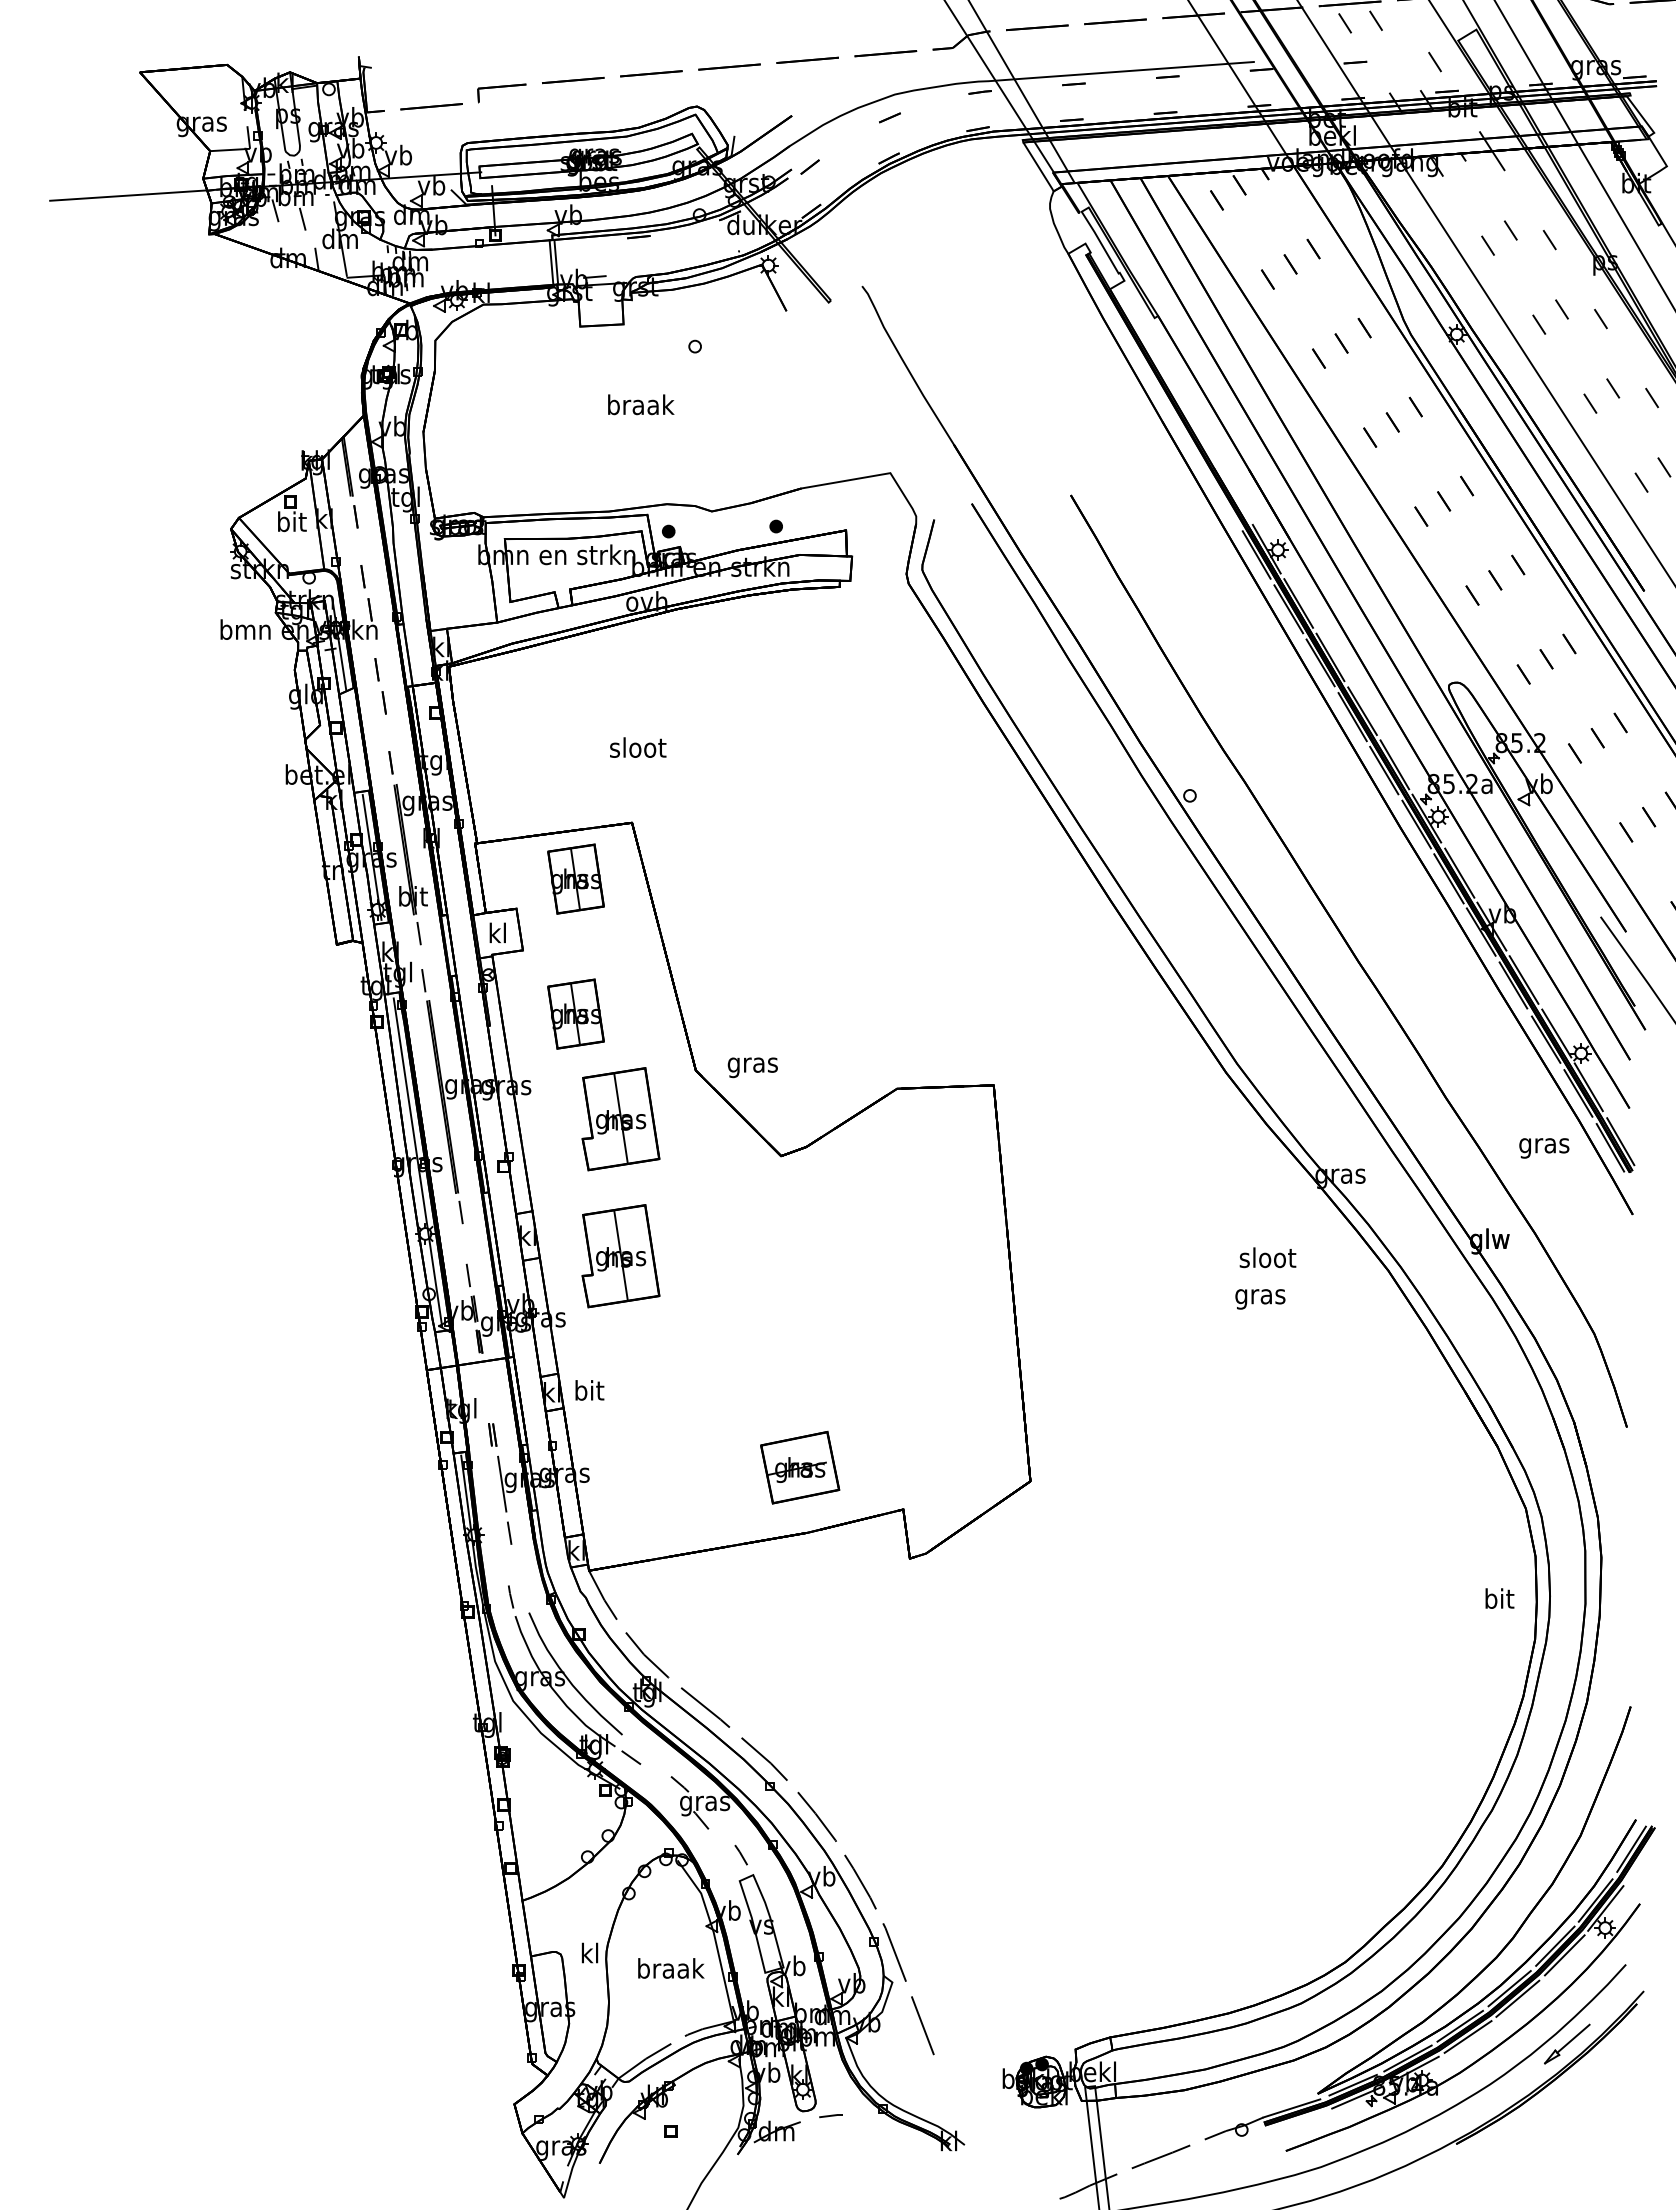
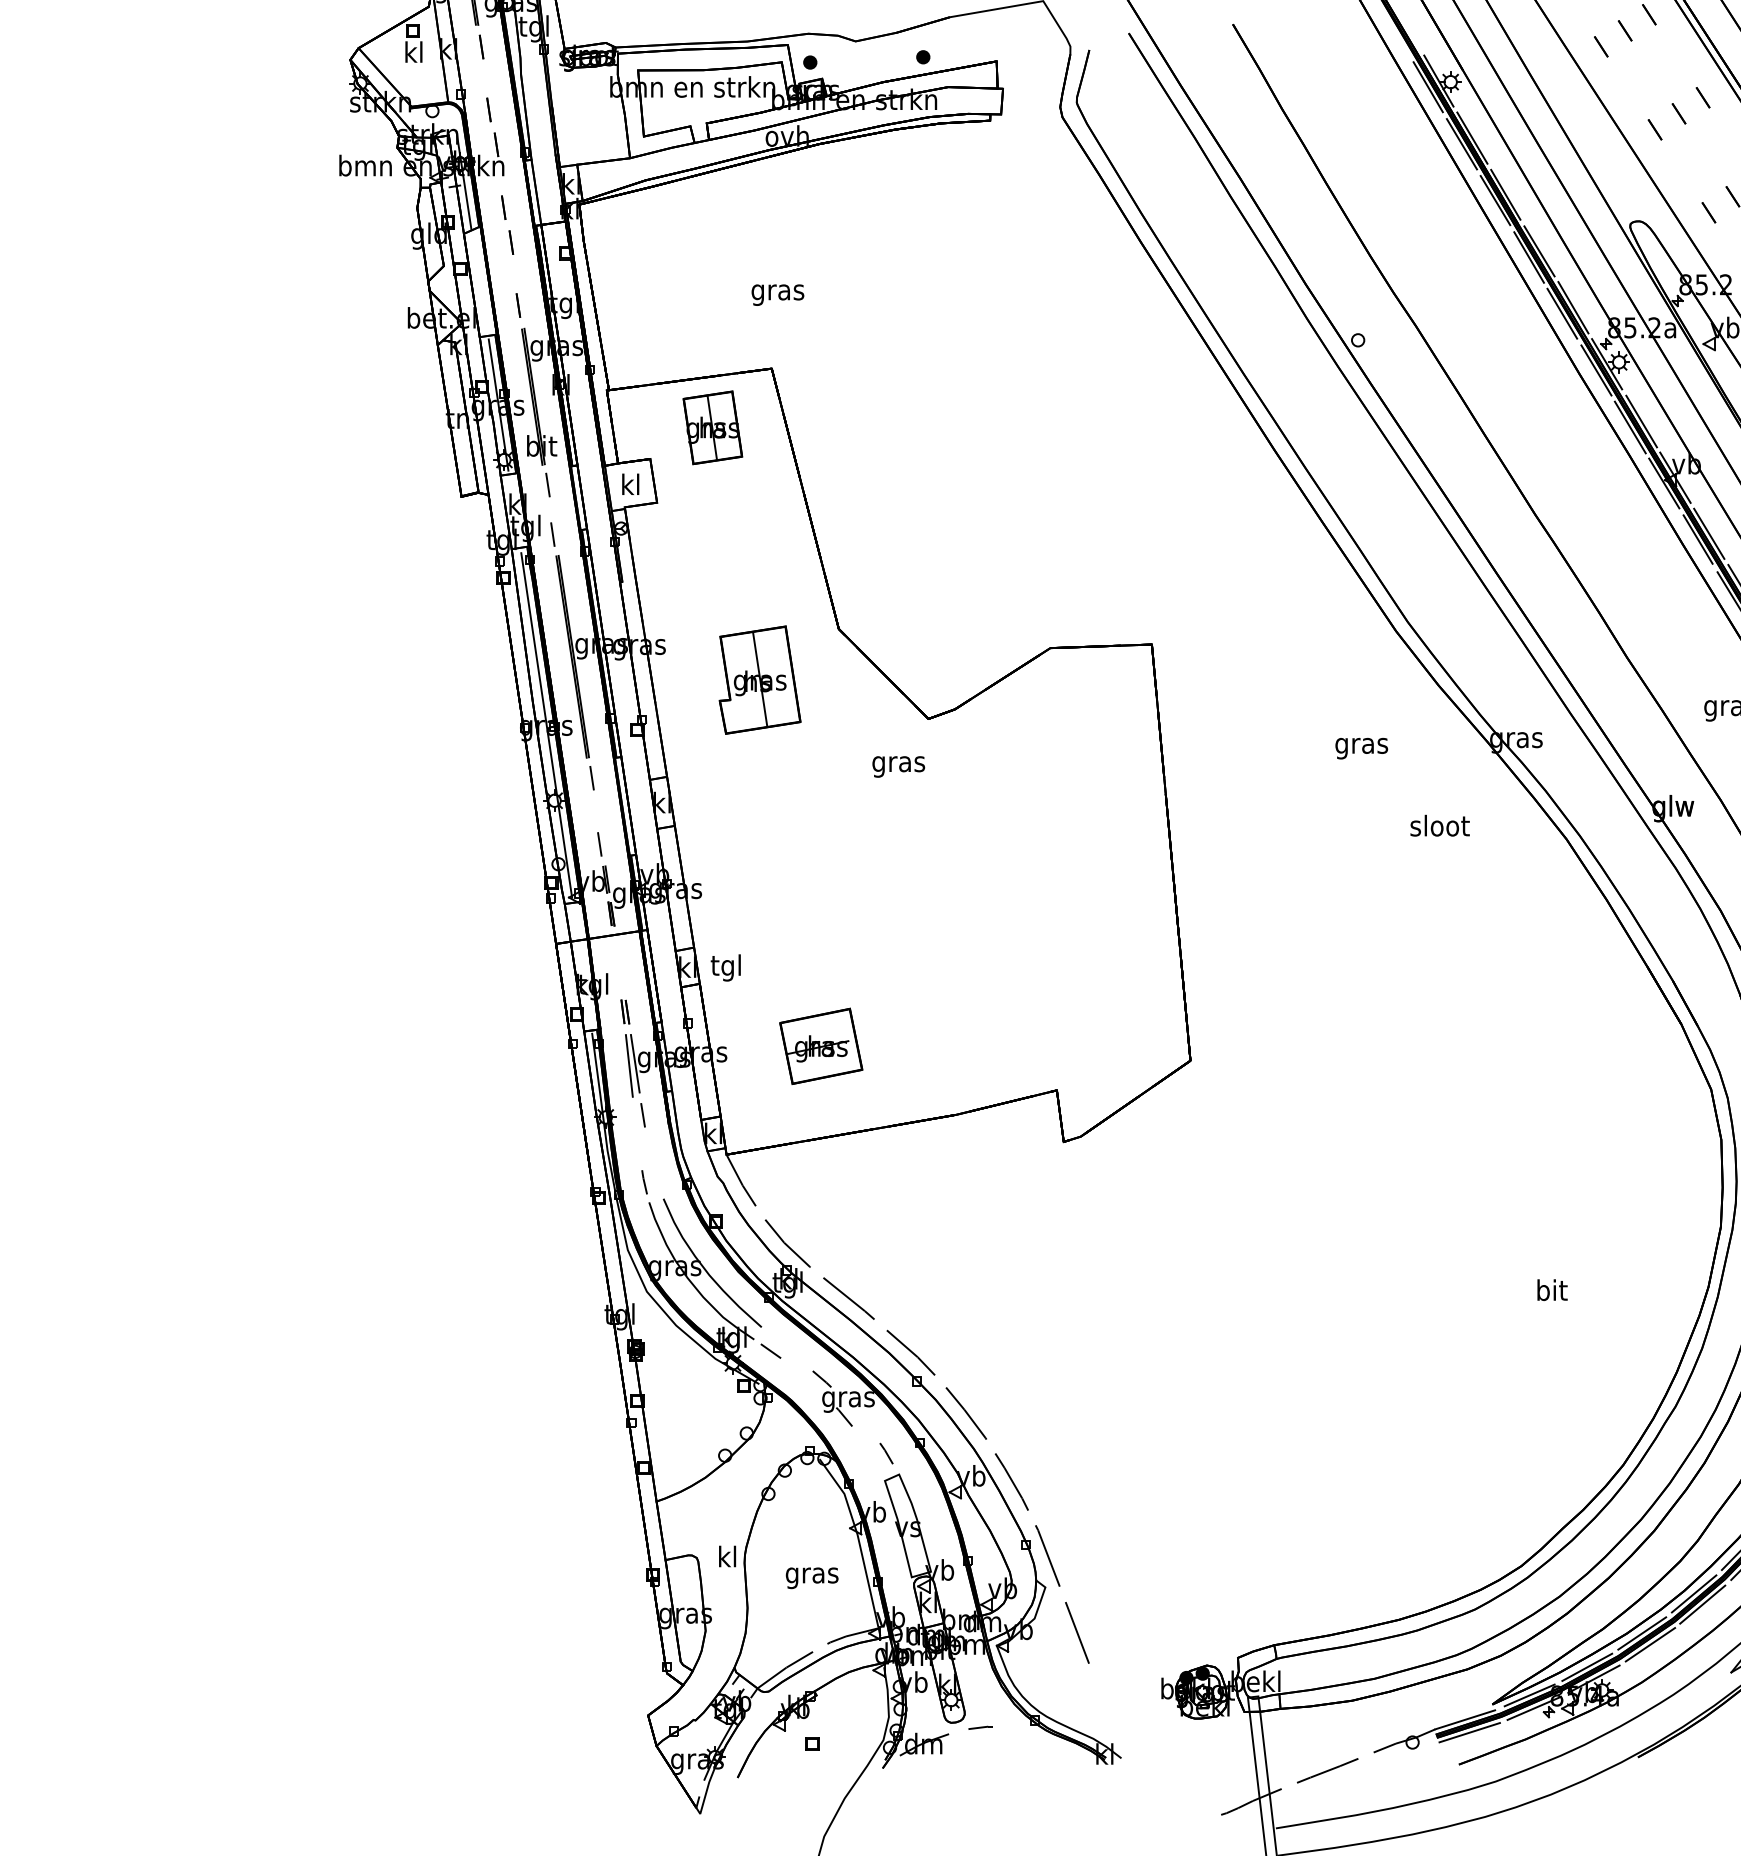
text: (292, 521) -> (414, 51), bit -> kl
text: (638, 750) -> (778, 292), sloot -> gras
part: (575, 1013) -> (712, 569), removed
text: (752, 1067) -> (898, 766), moved
part: (620, 1256) -> (759, 824), removed
text: (1260, 1299) -> (1361, 748), moved
text: (589, 1392) -> (727, 967), bit -> tgl
part: (800, 1467) -> (821, 1046), moved
line: (496, 1485) -> (629, 1065), added
text: (1499, 1598) -> (1552, 1290), moved
text: (671, 1970) -> (813, 1574), braak -> gras
line: (1295, 2120) -> (1469, 1732), added

